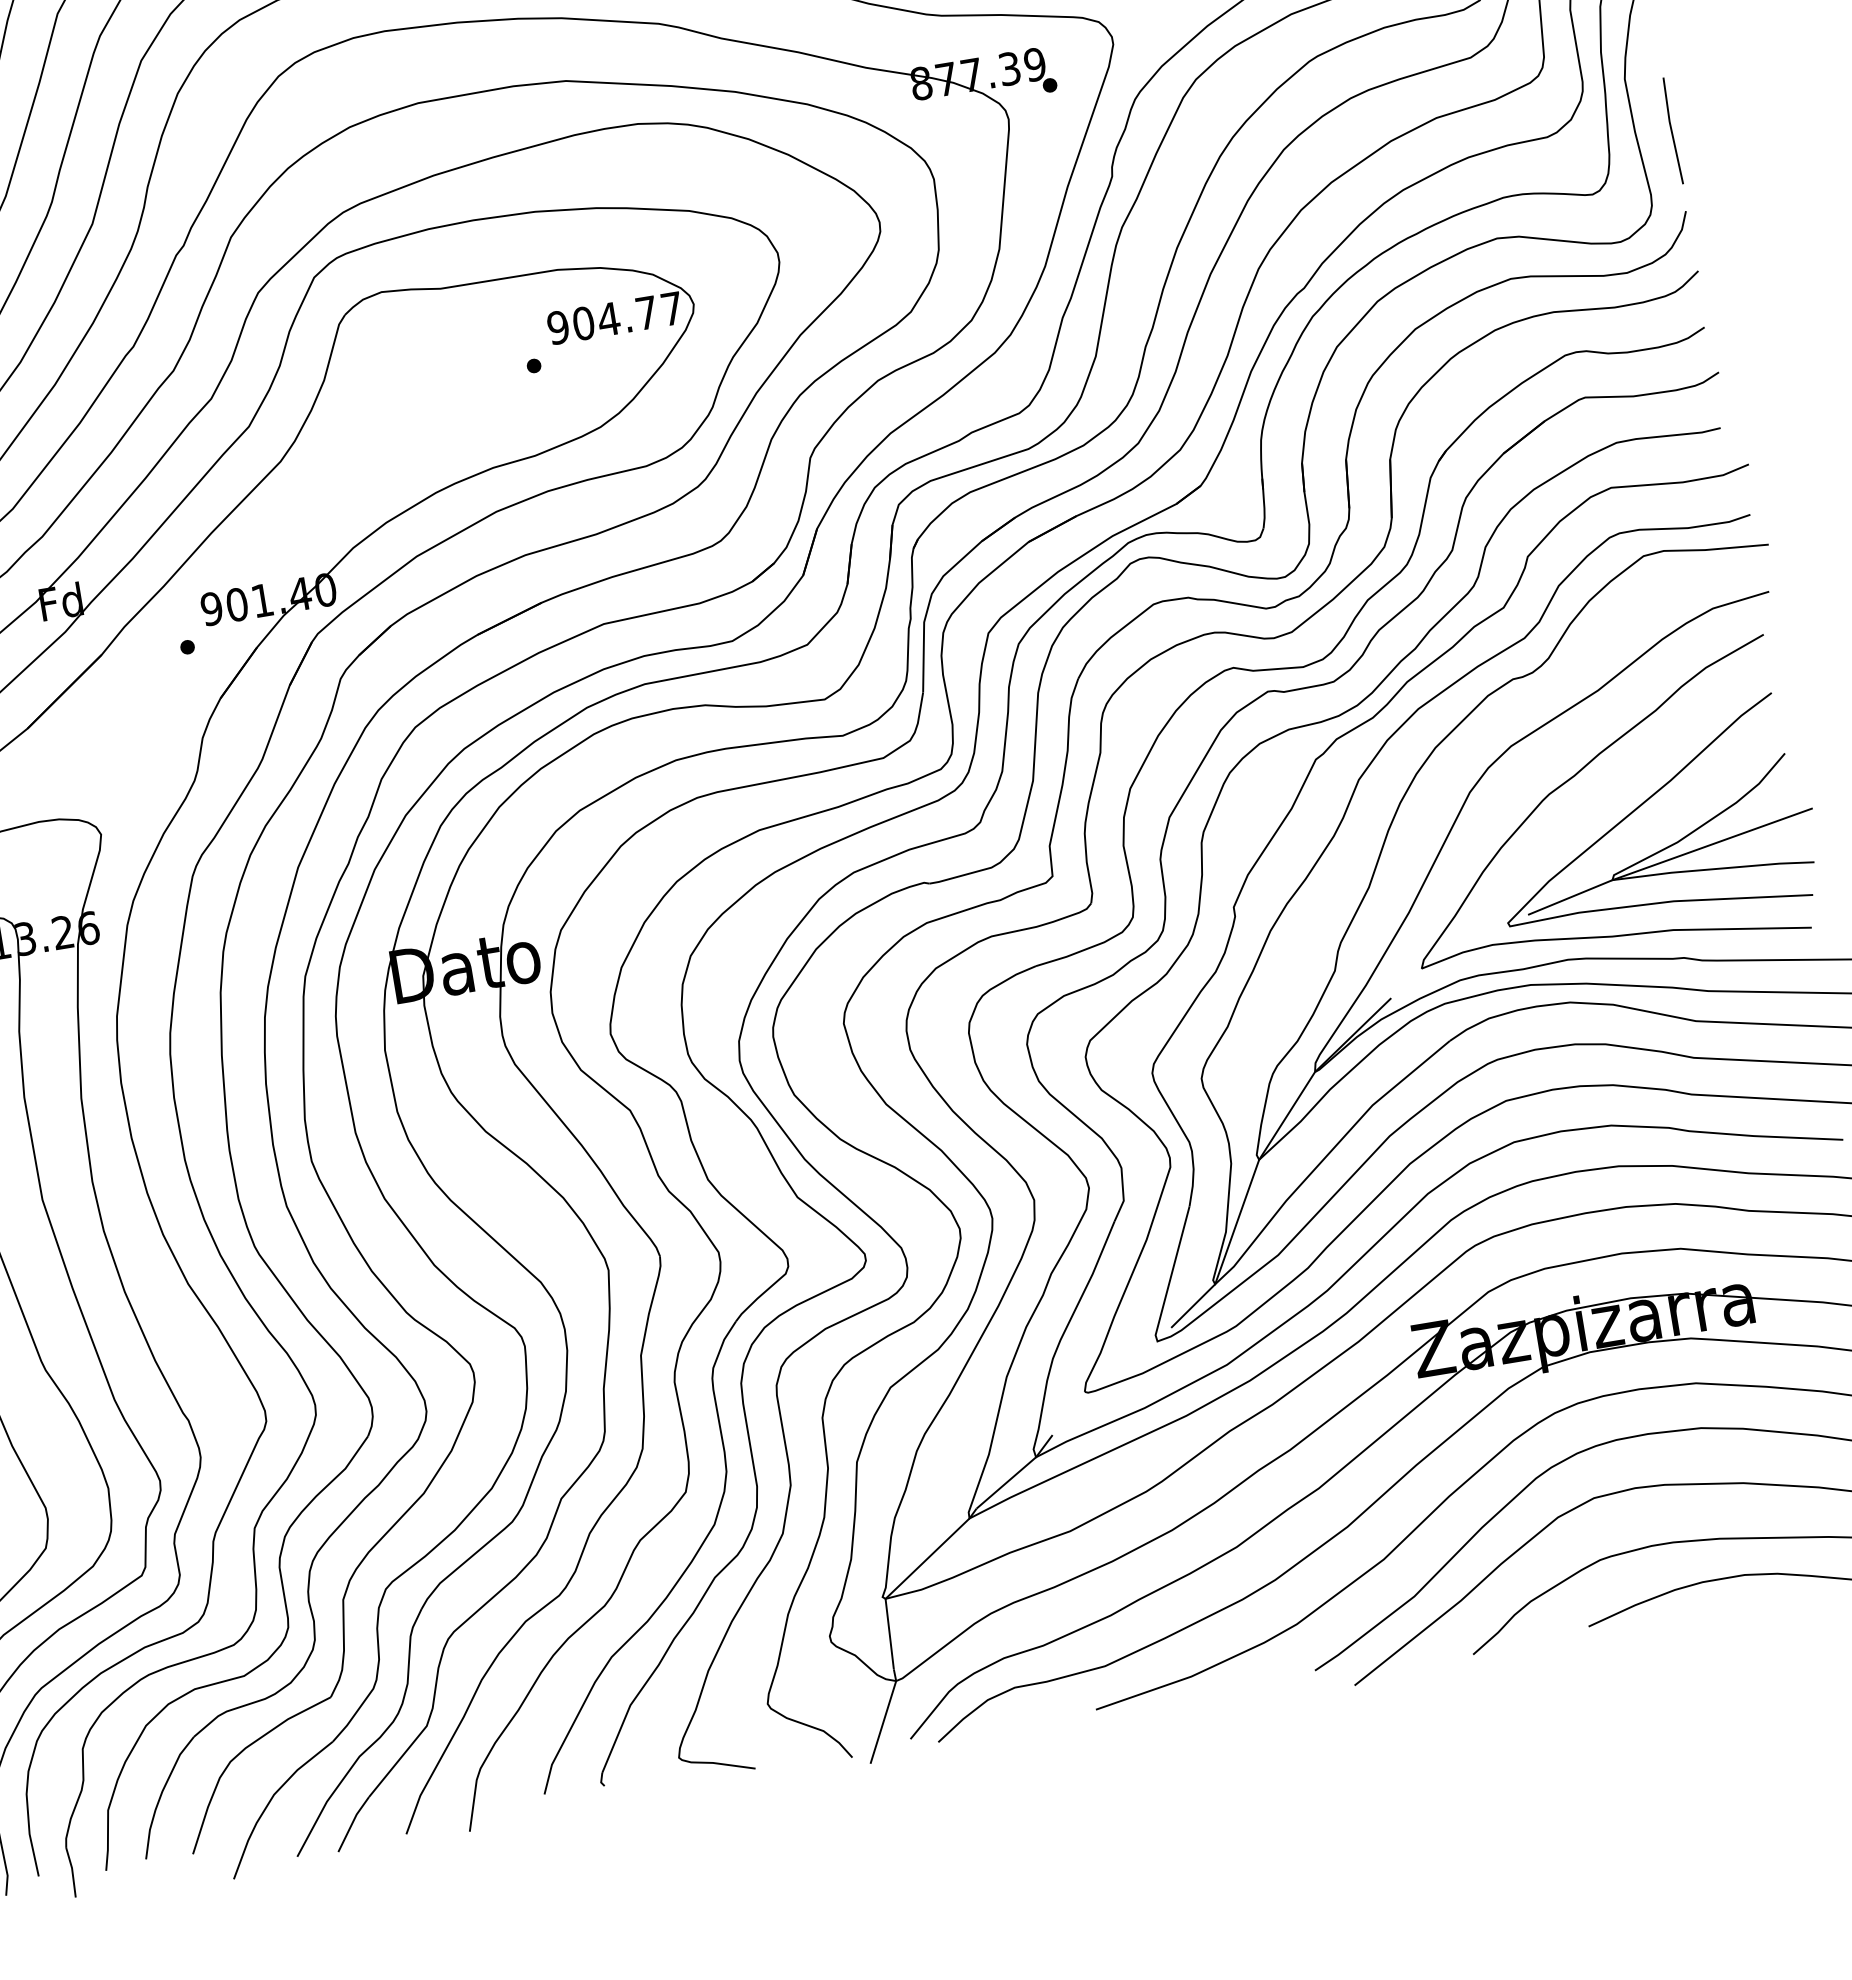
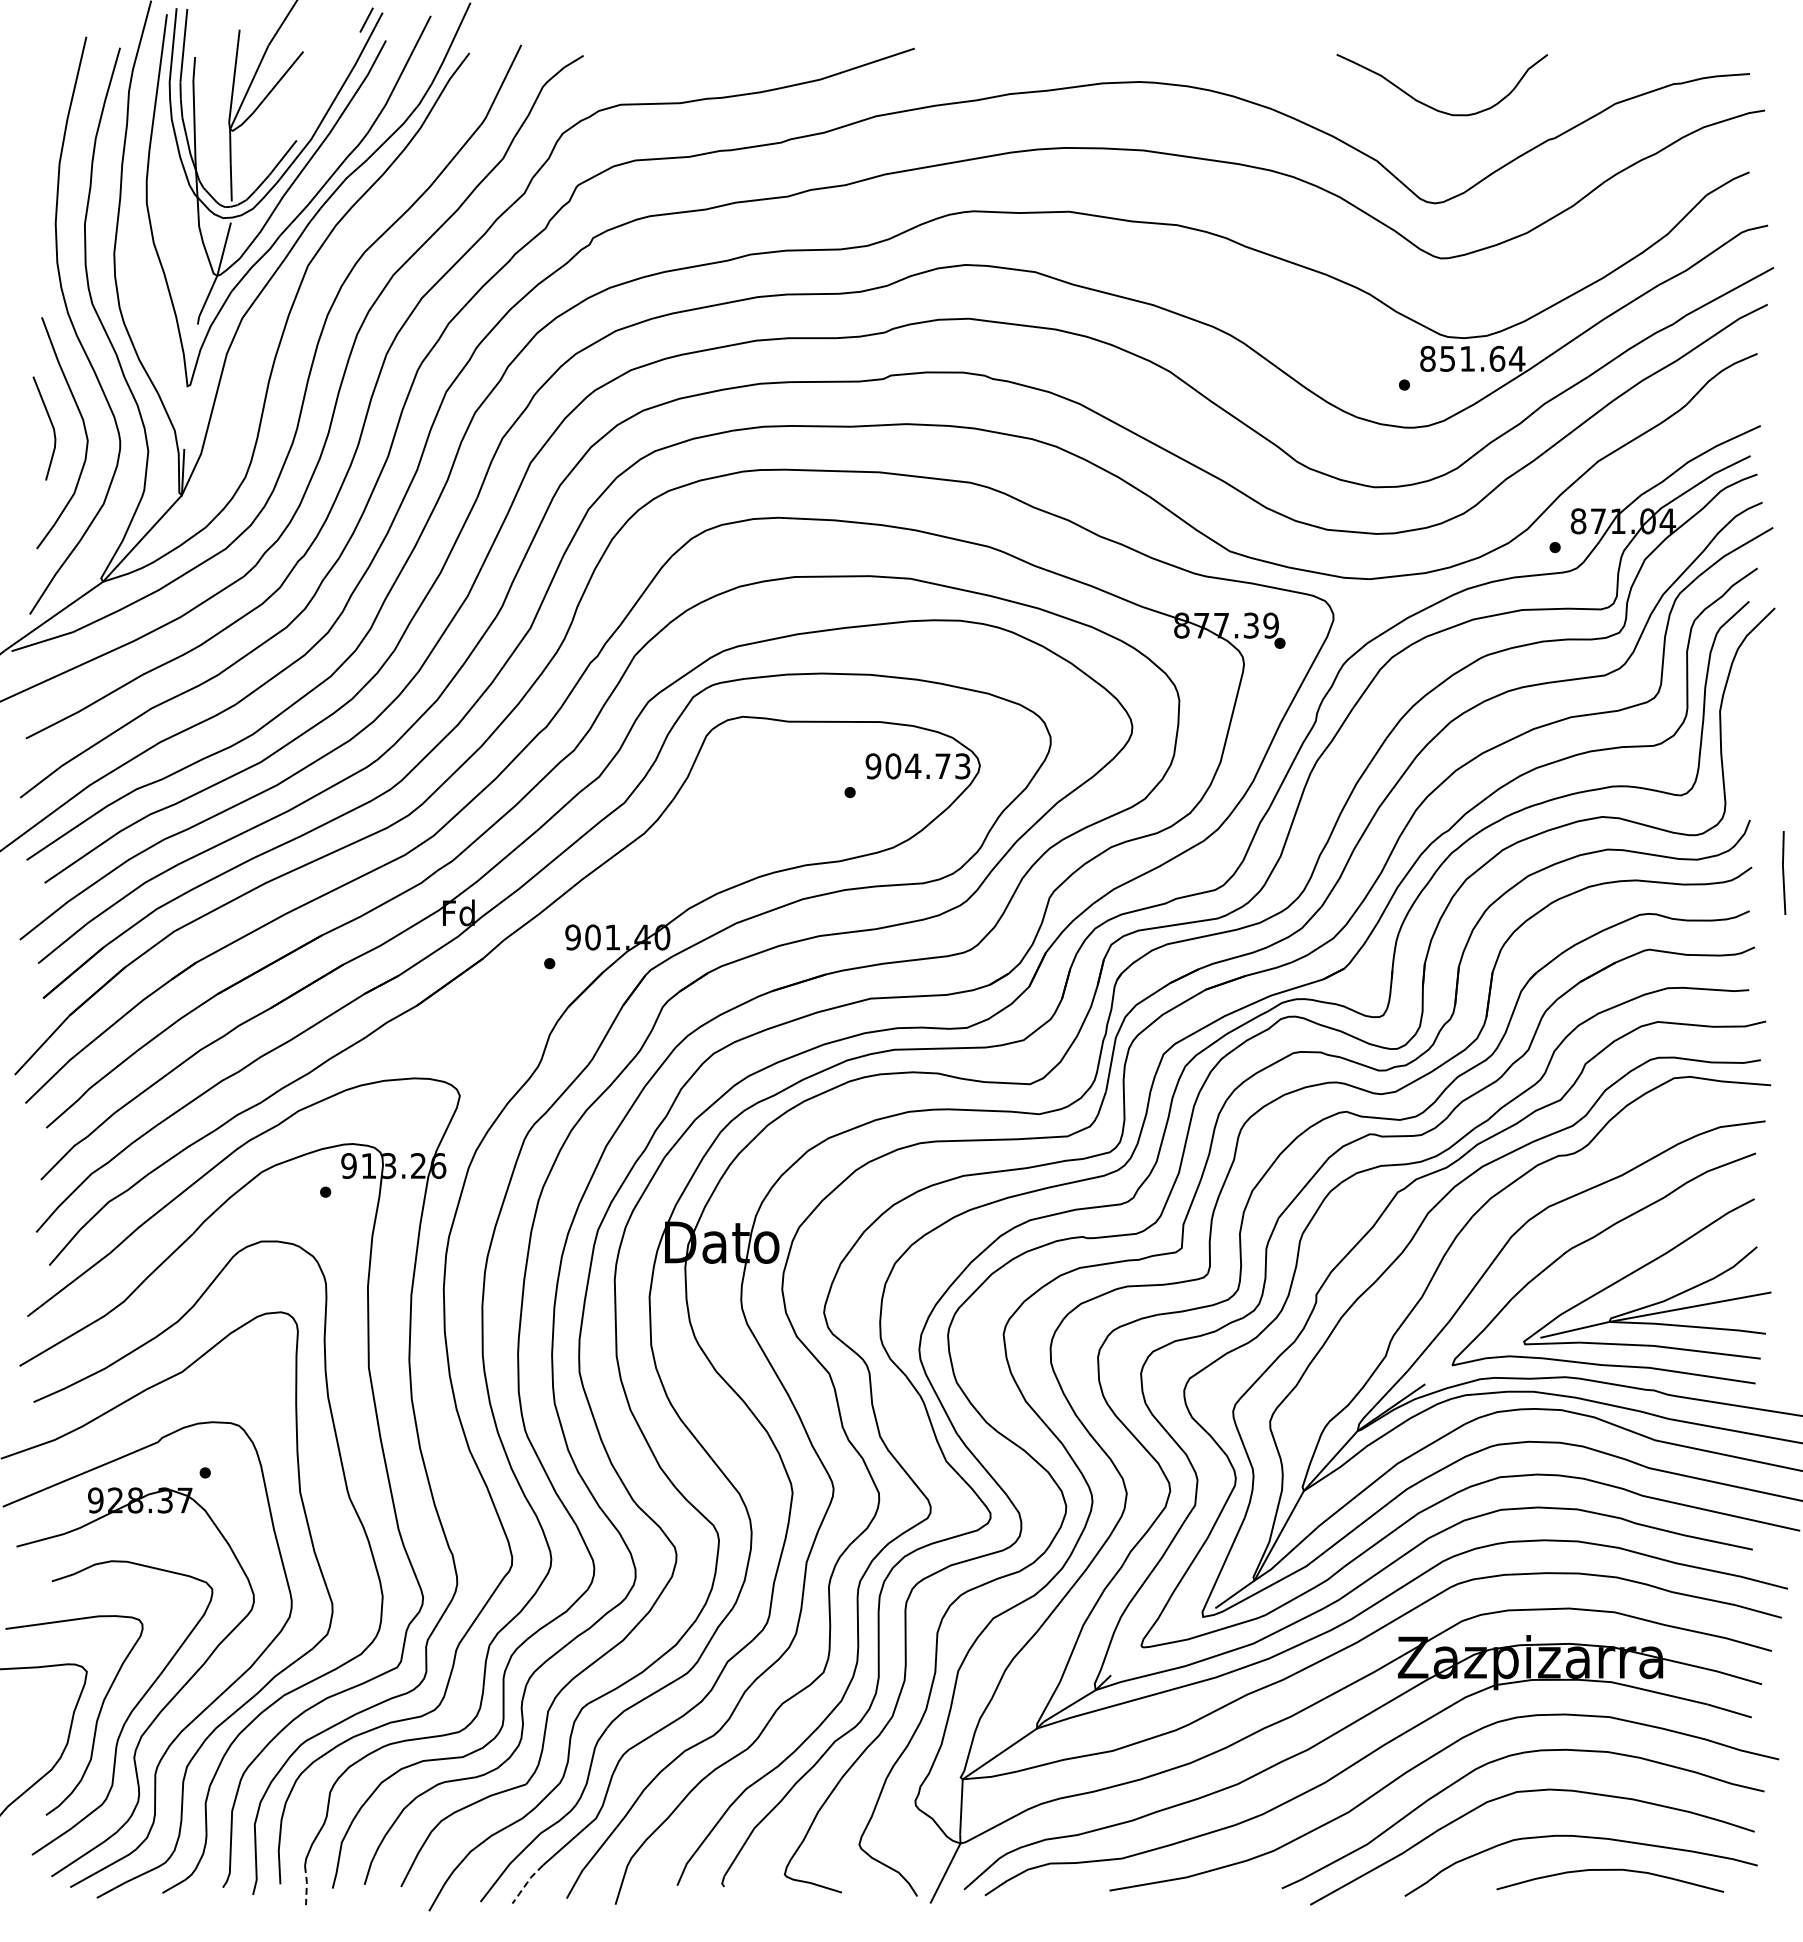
line: (1673, 130) -> (1784, 872), moved
text: (671, 309) -> (962, 766), 904.77 -> 904.73
line: (351, 1823) -> (526, 1883), solid -> dashed
line: (72, 1872) -> (306, 1885), solid -> dashed

